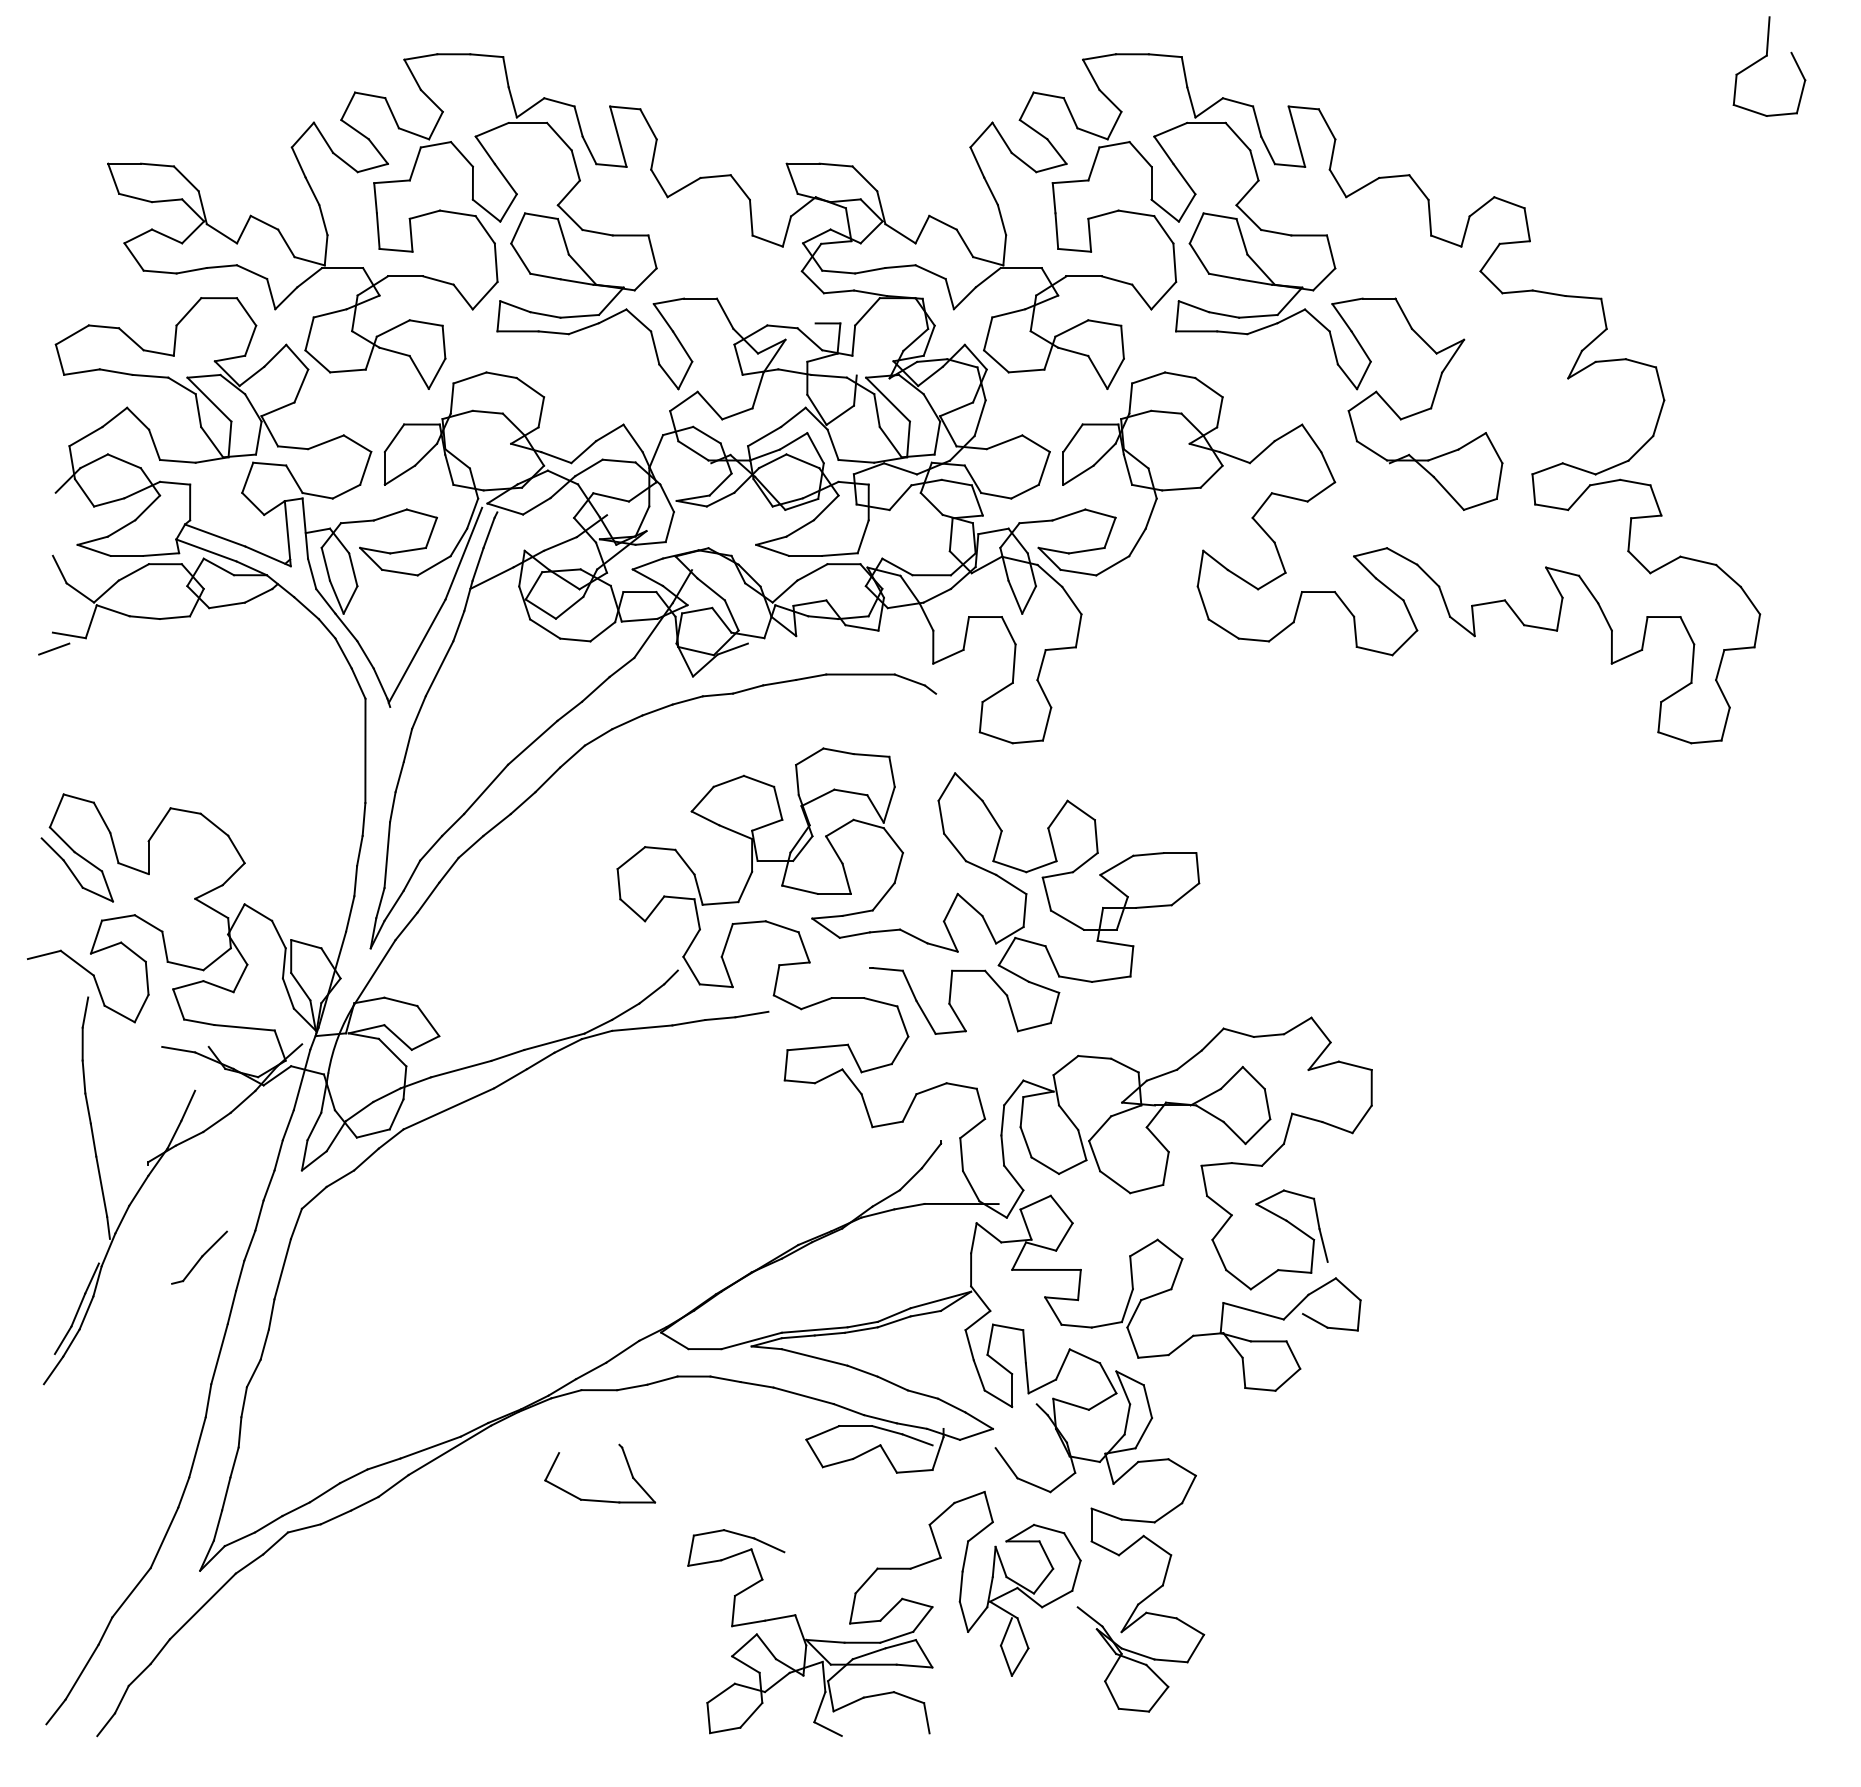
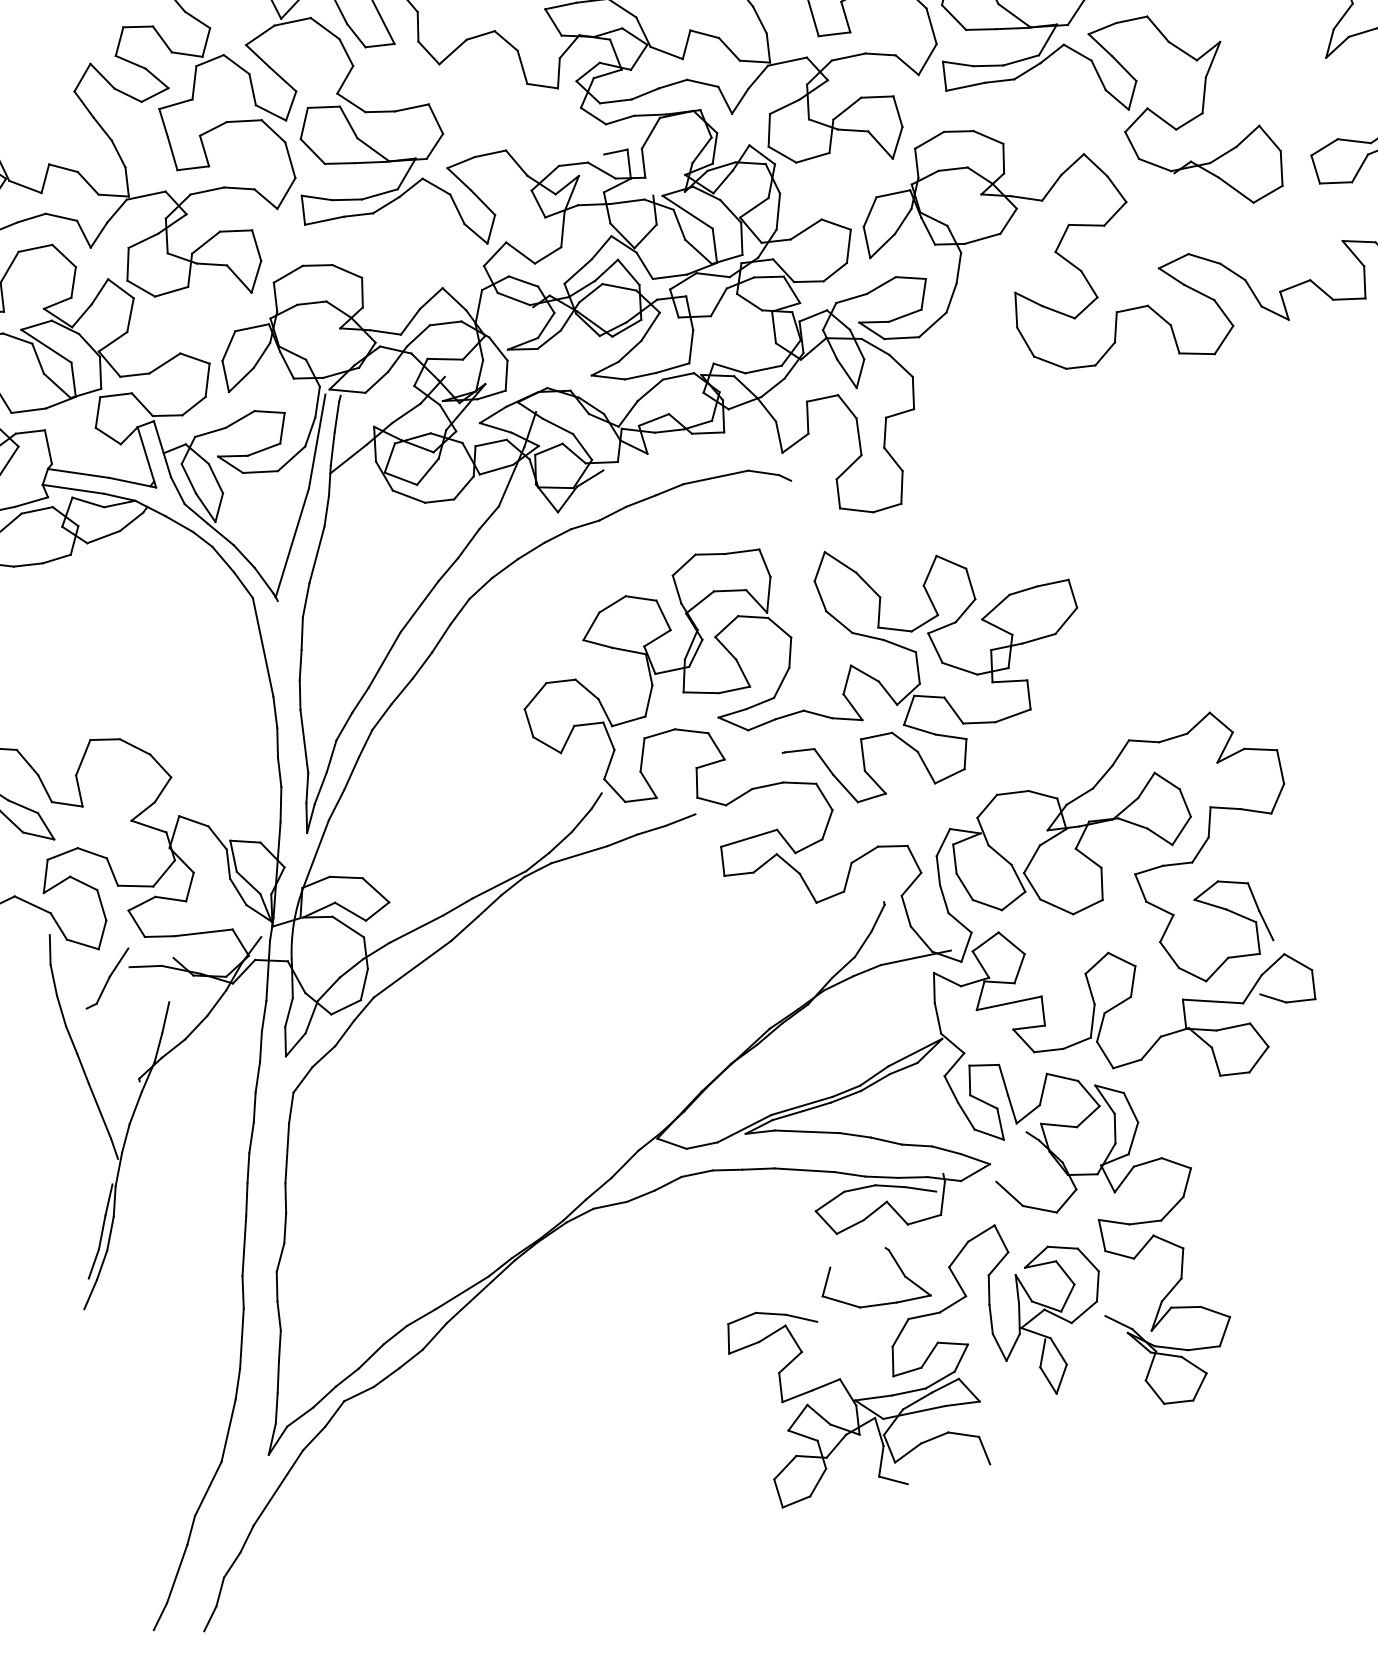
part: (199, 1257) -> (107, 978), moved
part: (596, 1499) -> (874, 1304), moved

